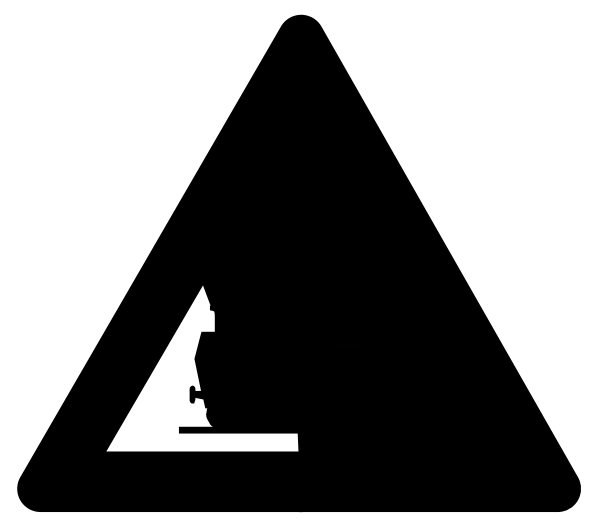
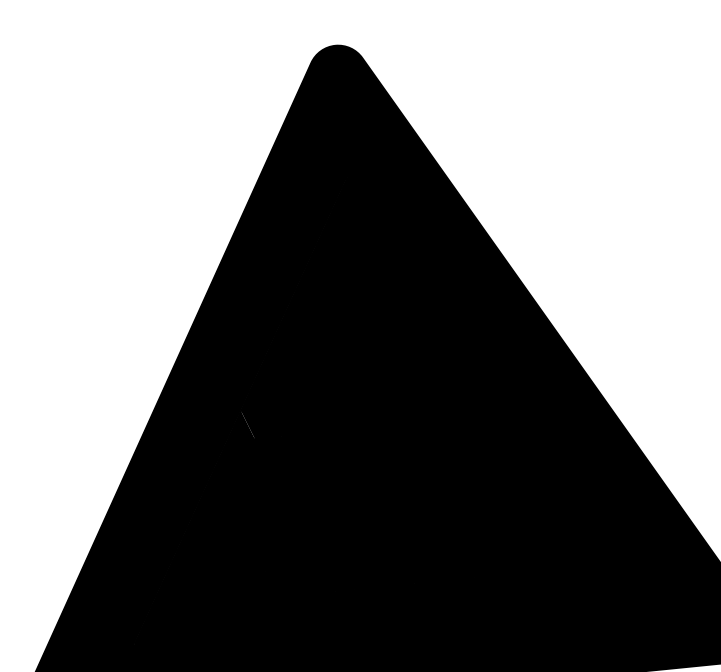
fill: (201, 368) -> (250, 521), added

